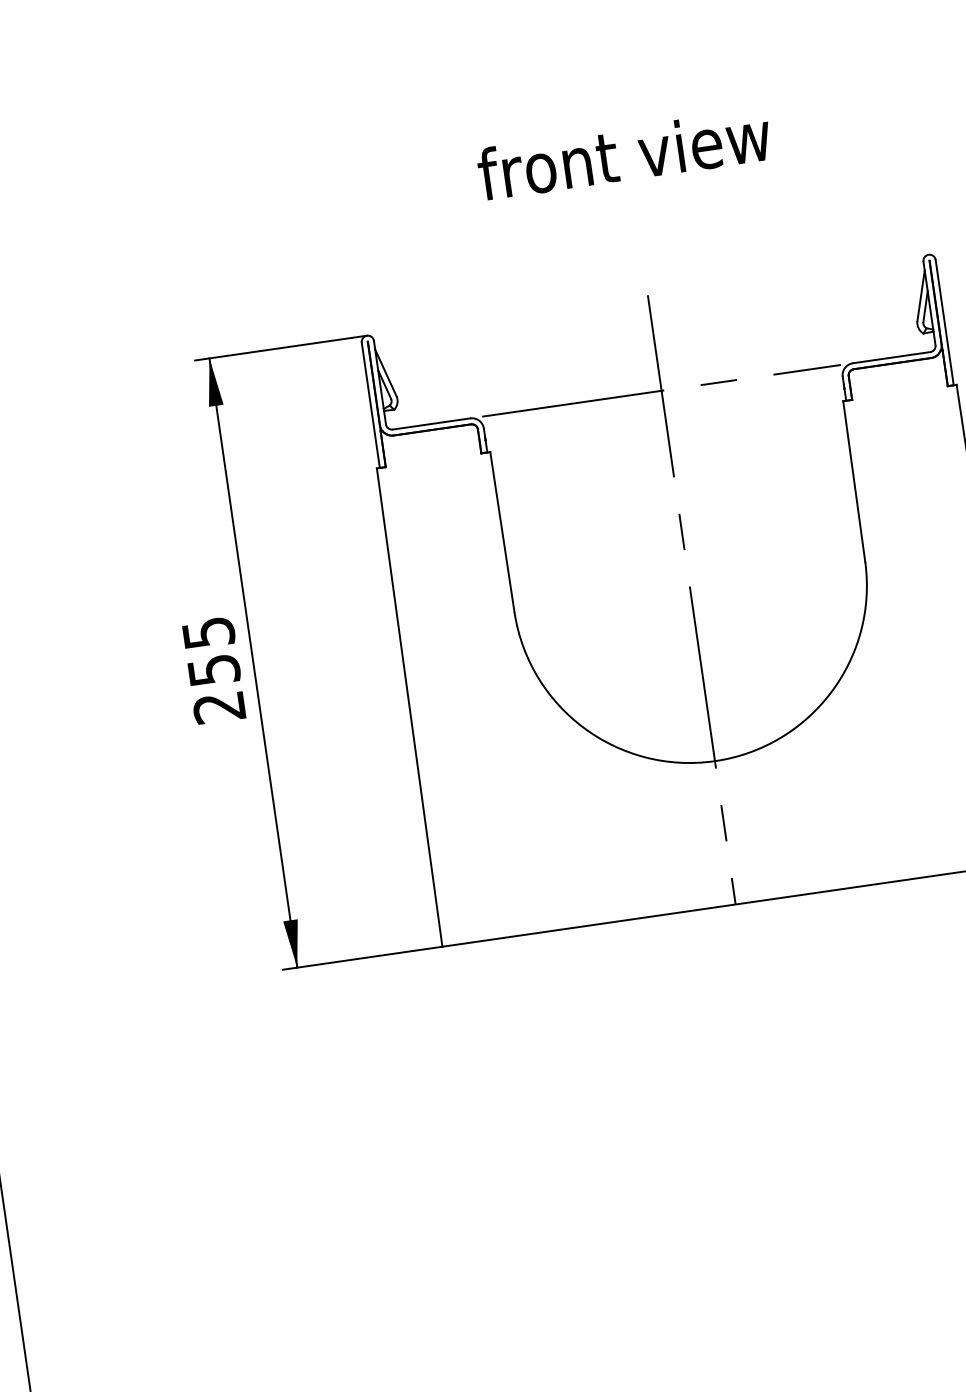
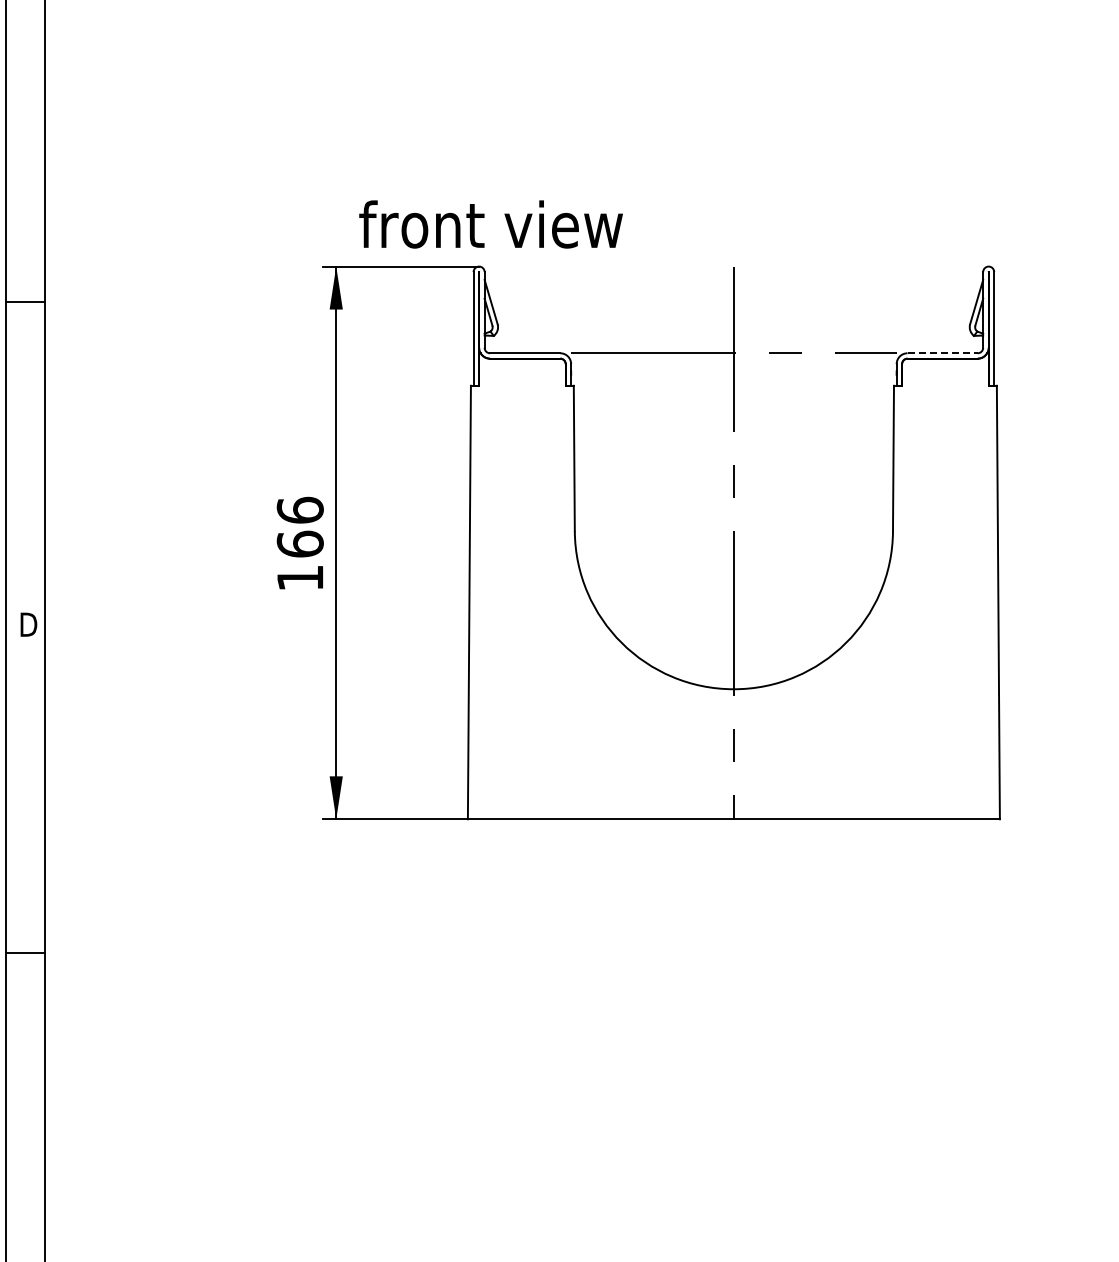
text: (623, 154) -> (490, 224), moved
line: (892, 357) -> (943, 353), solid -> dashed
text: (212, 669) -> (299, 543), 255 -> 166

